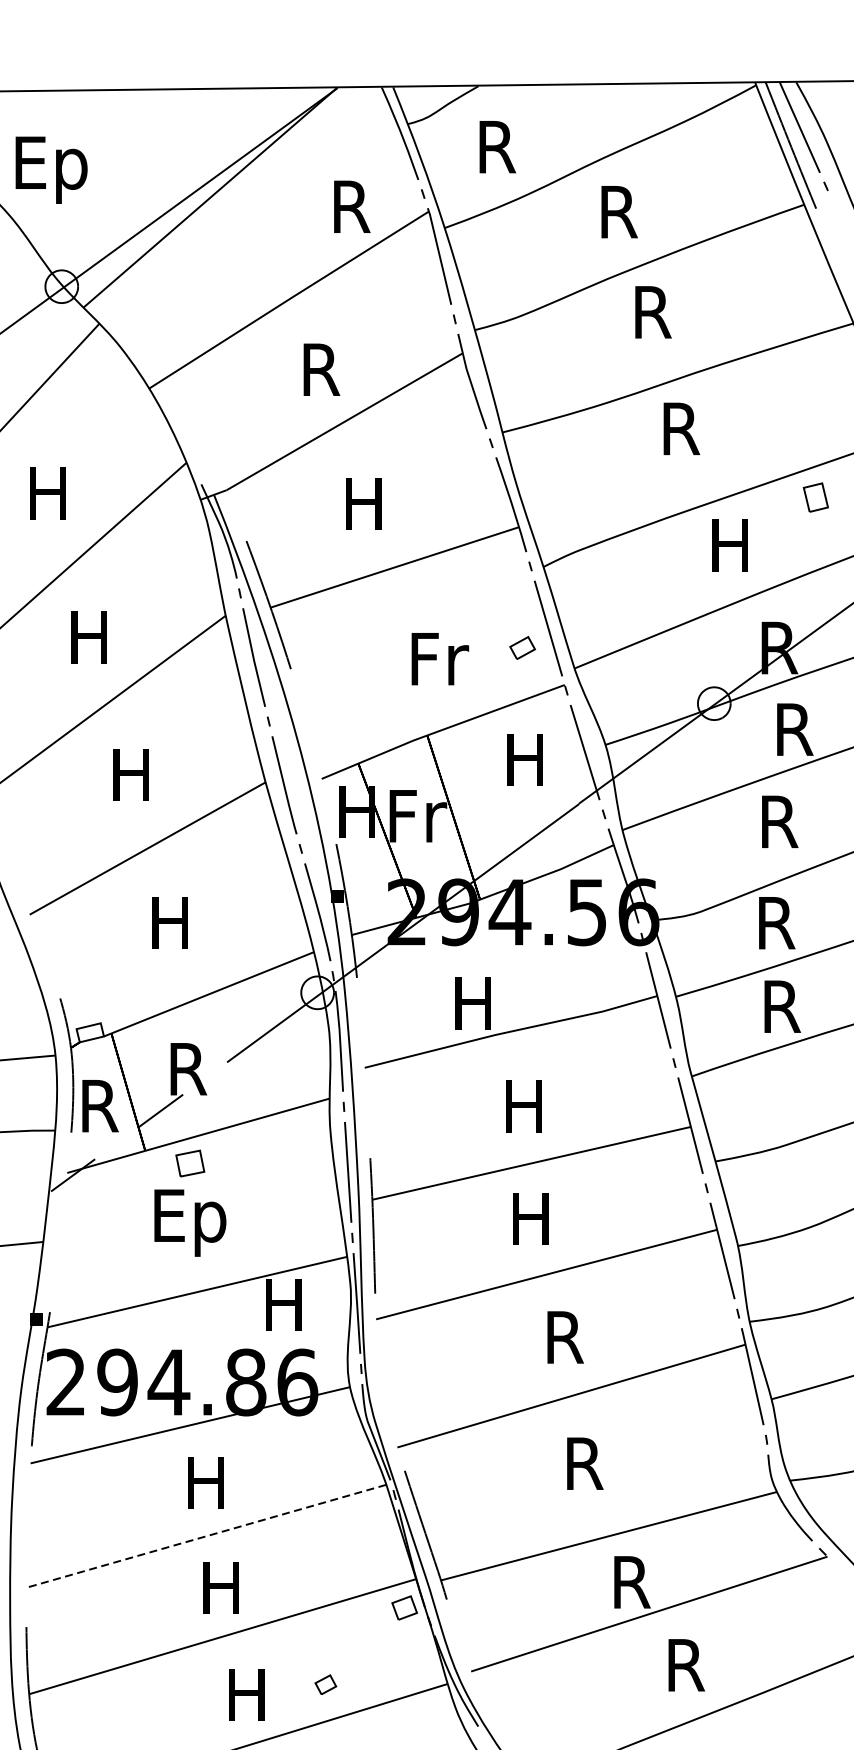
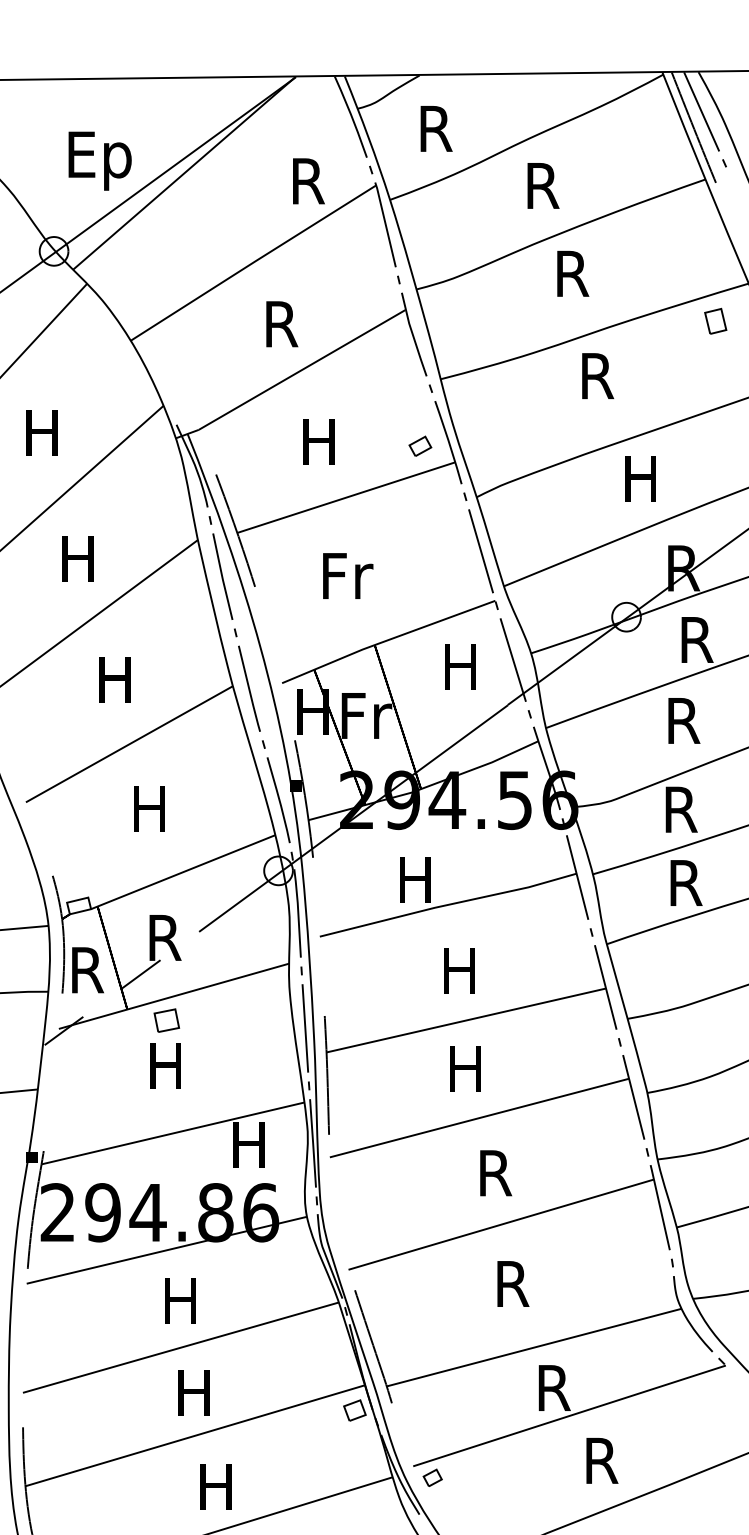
text: (50, 169) -> (99, 160), moved
part: (815, 496) -> (715, 320), moved
part: (522, 647) -> (420, 445), moved
text: (440, 658) -> (348, 575), moved
text: (189, 1222) -> (166, 1072), Ep -> H
line: (205, 1536) -> (180, 1347), dashed -> solid
part: (325, 1684) -> (432, 1477), moved

